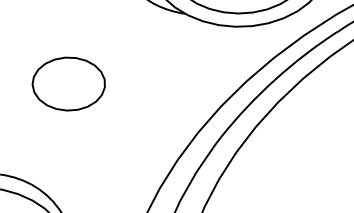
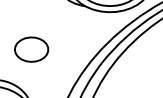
part: (68, 83) -> (31, 49), moved

